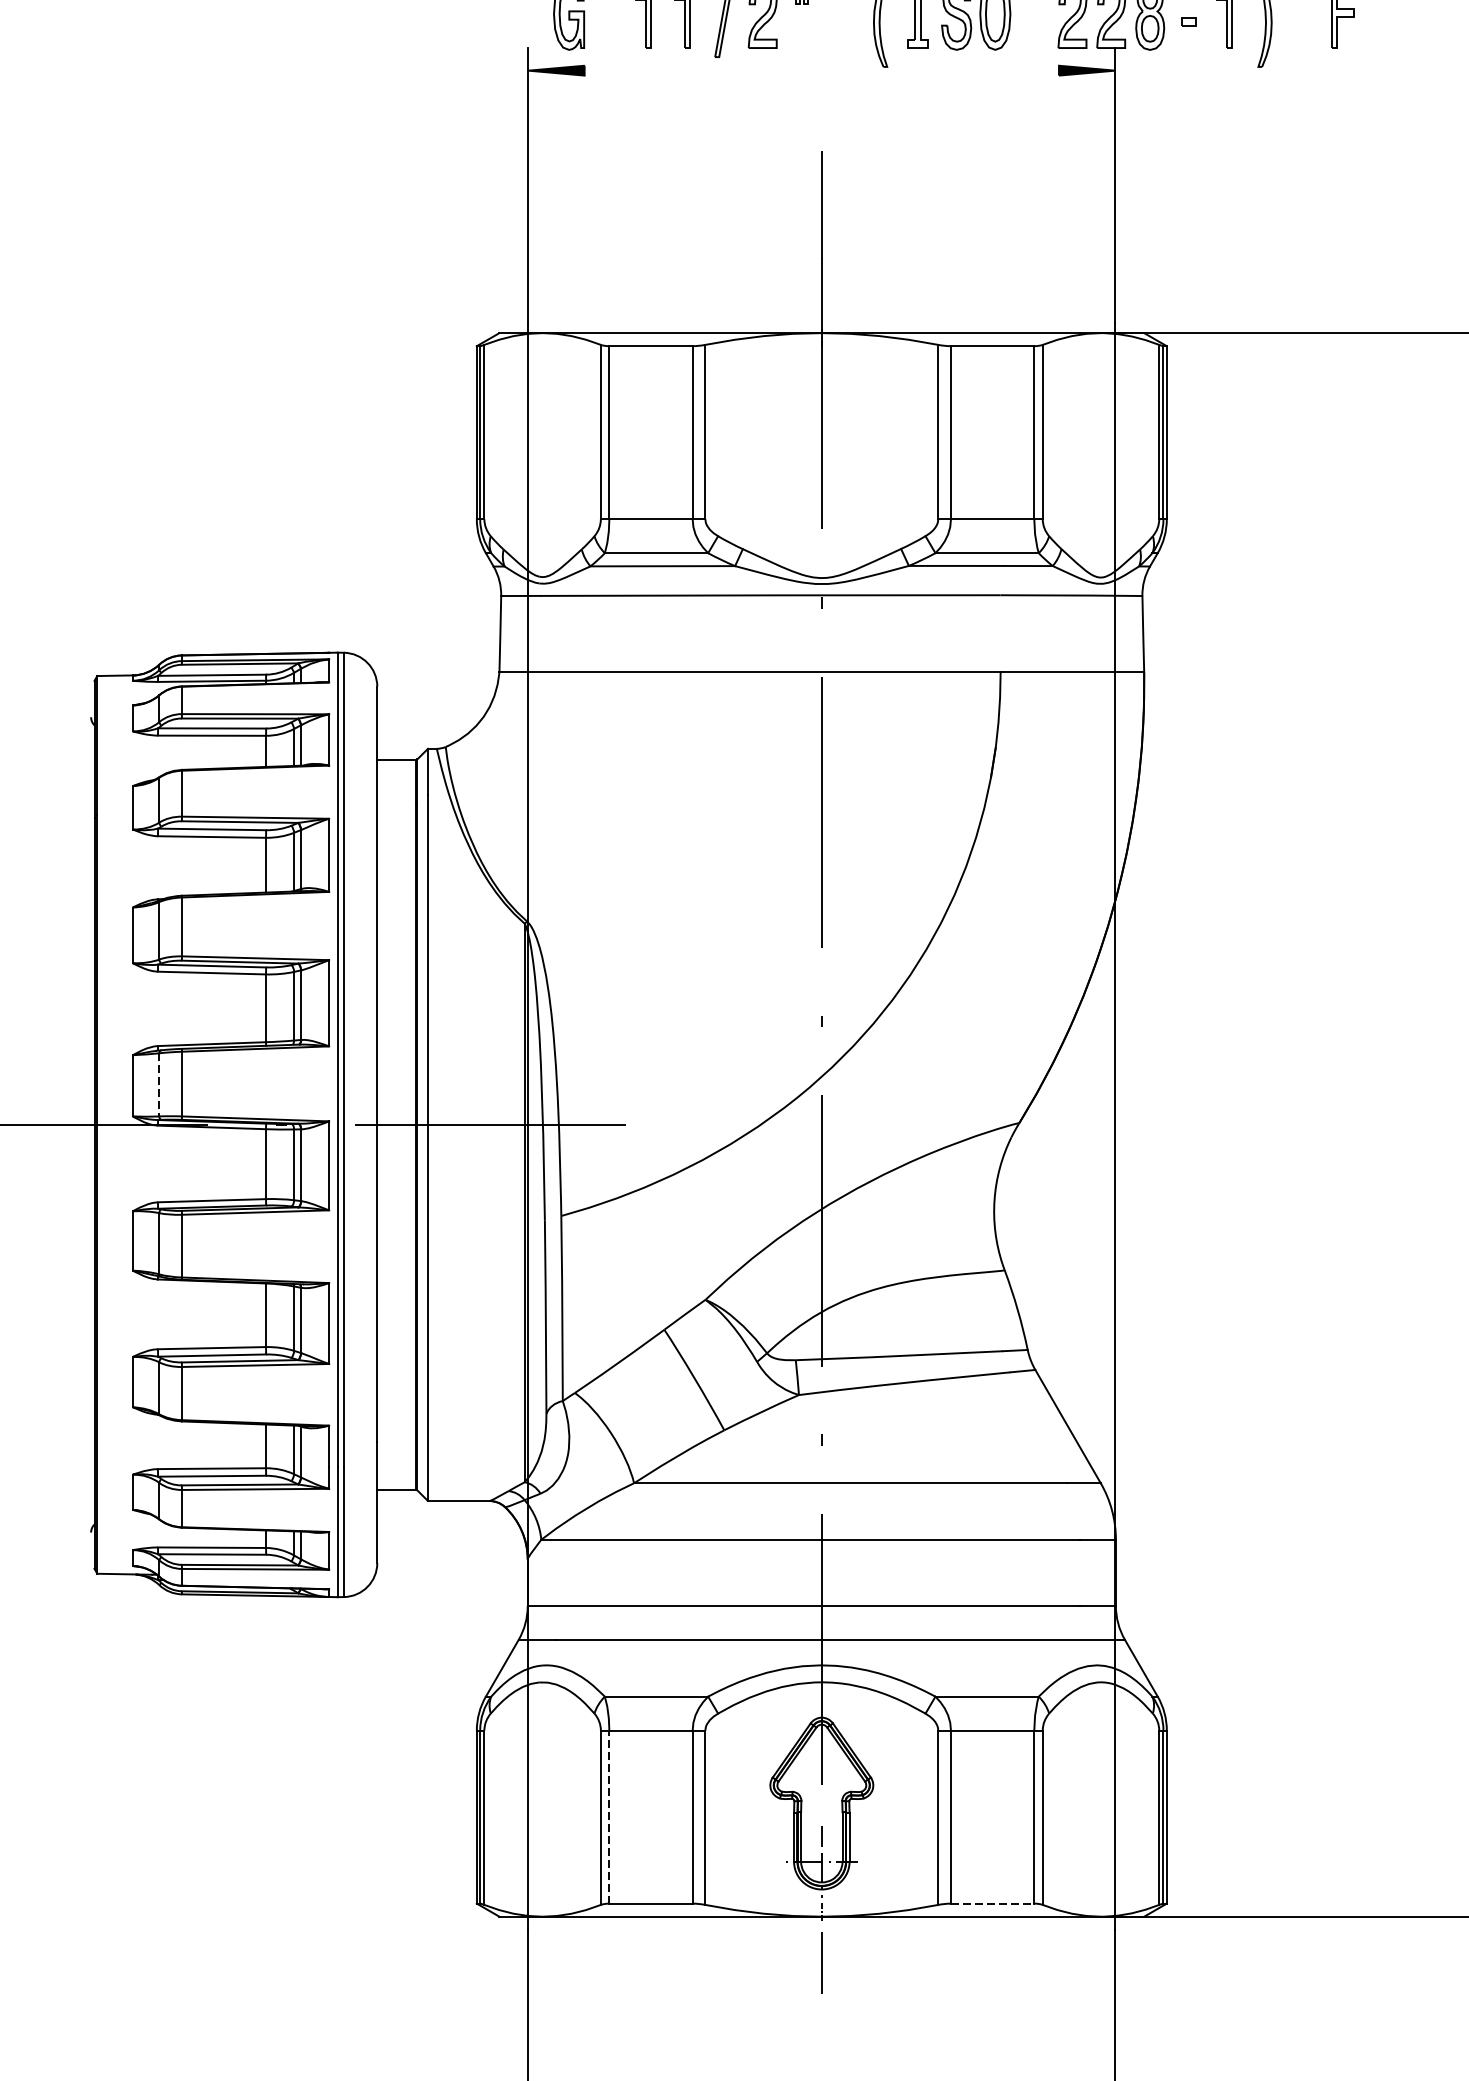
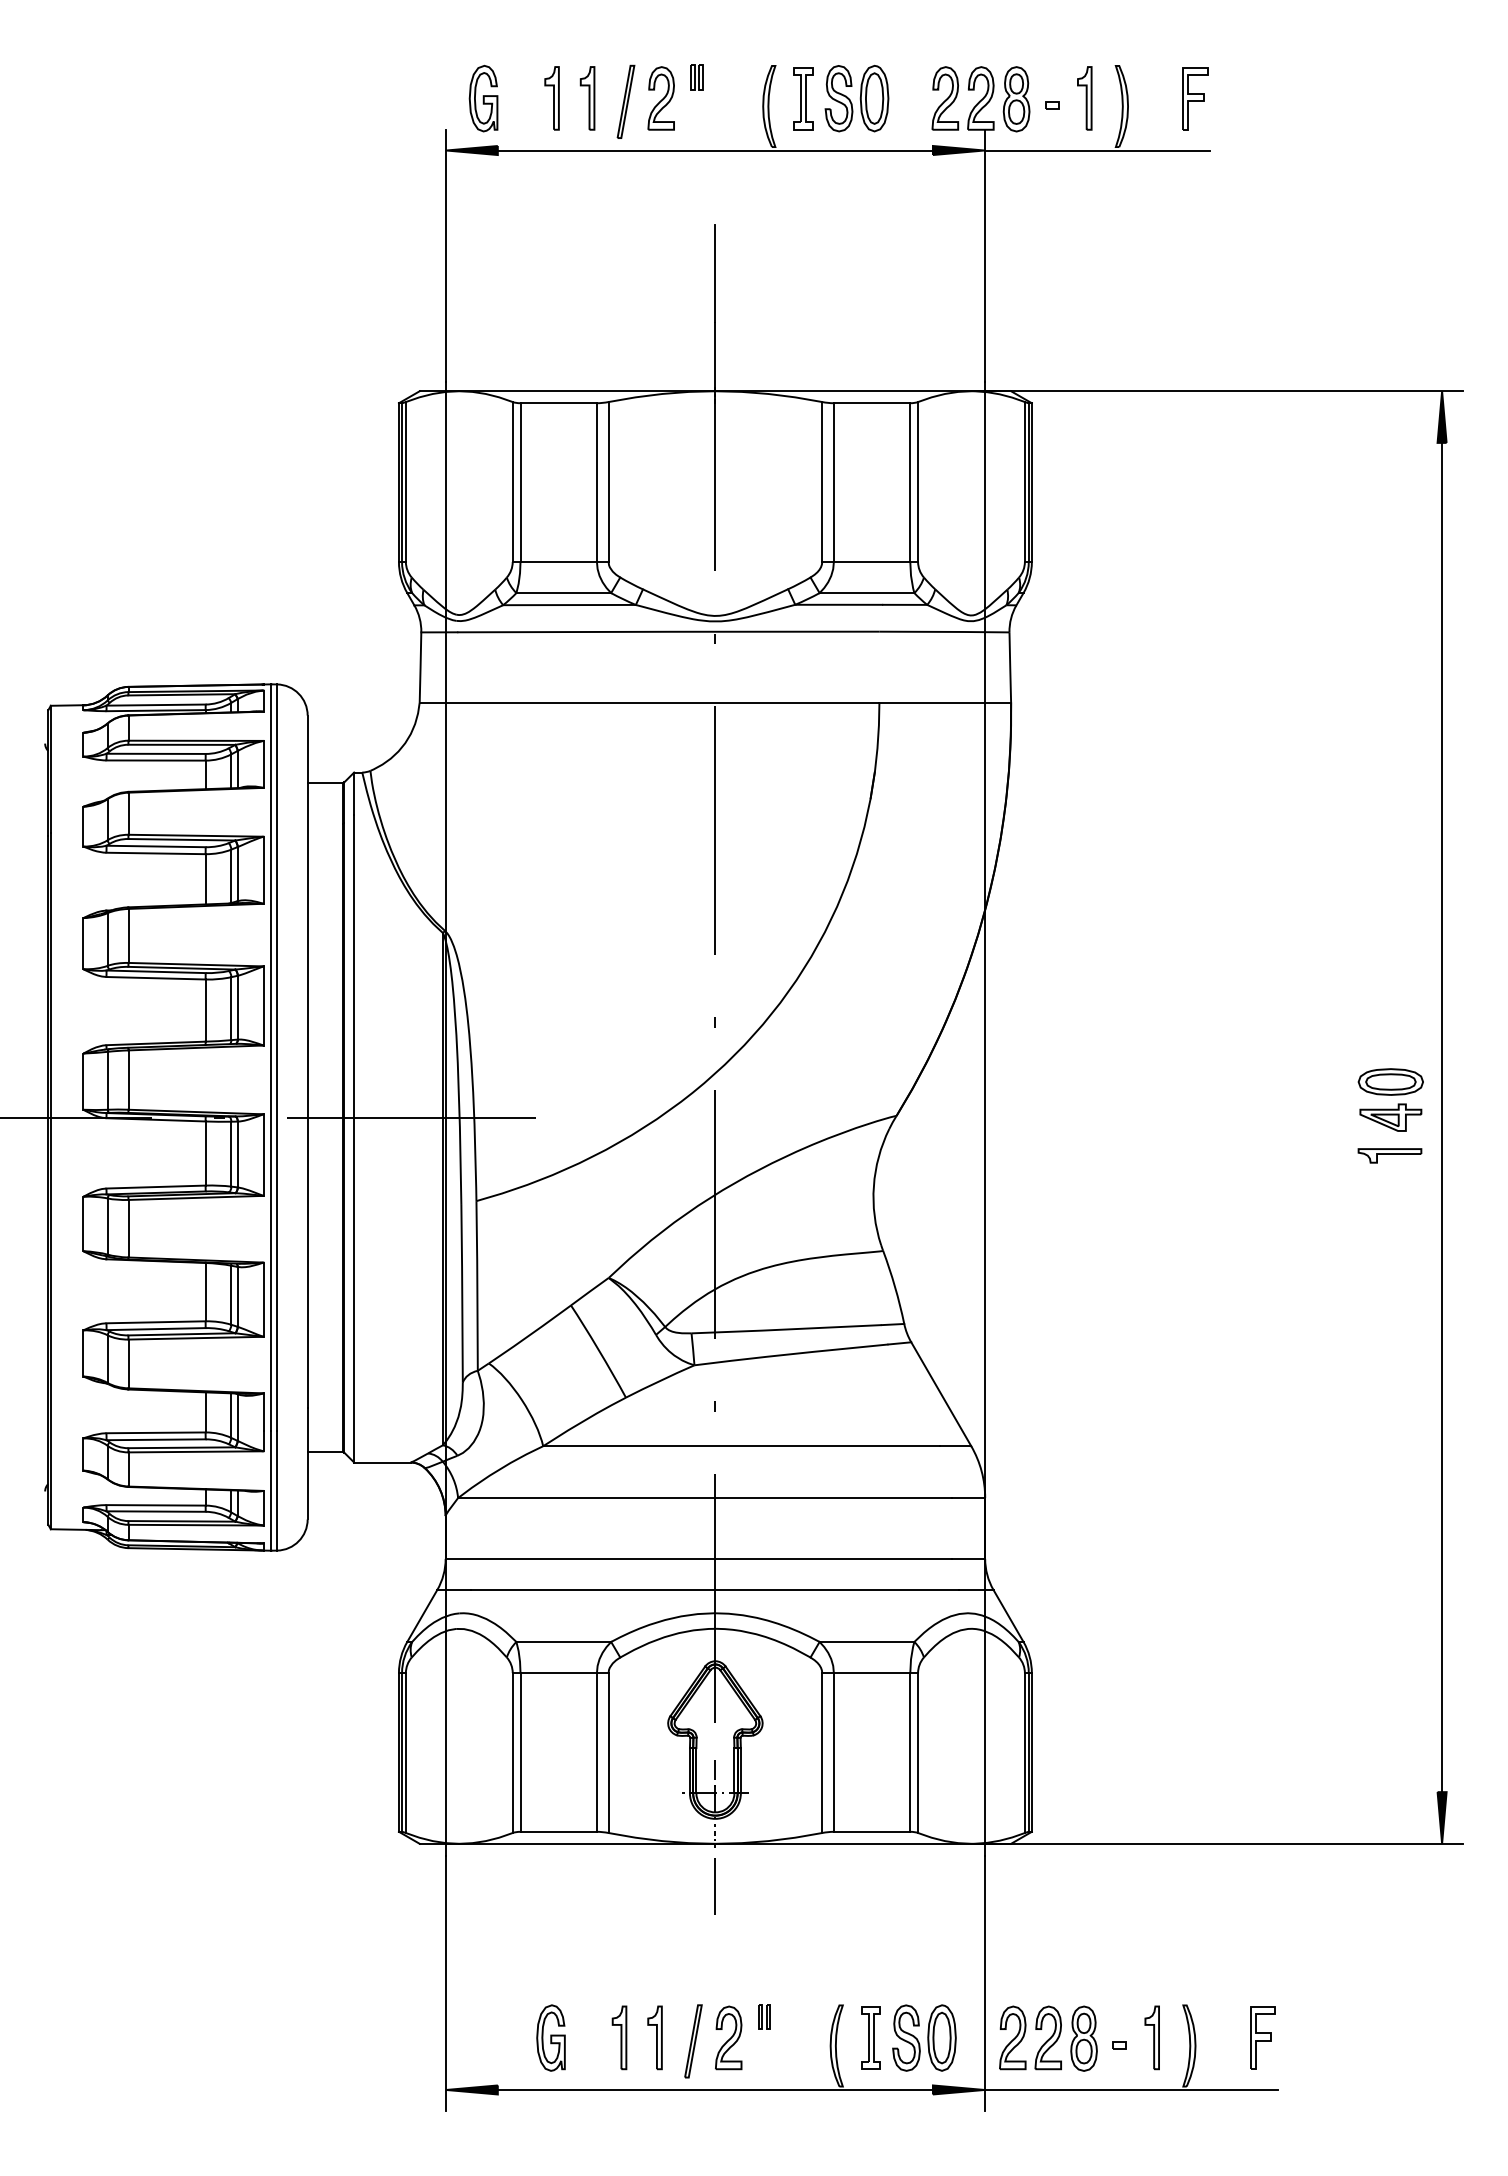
line: (820, 70) -> (714, 150), added
line: (1238, 70) -> (1097, 150), added
line: (159, 1084) -> (107, 1080), dashed -> solid
line: (609, 1816) -> (520, 1751), dashed -> solid
line: (993, 1903) -> (872, 1831), dashed -> solid

